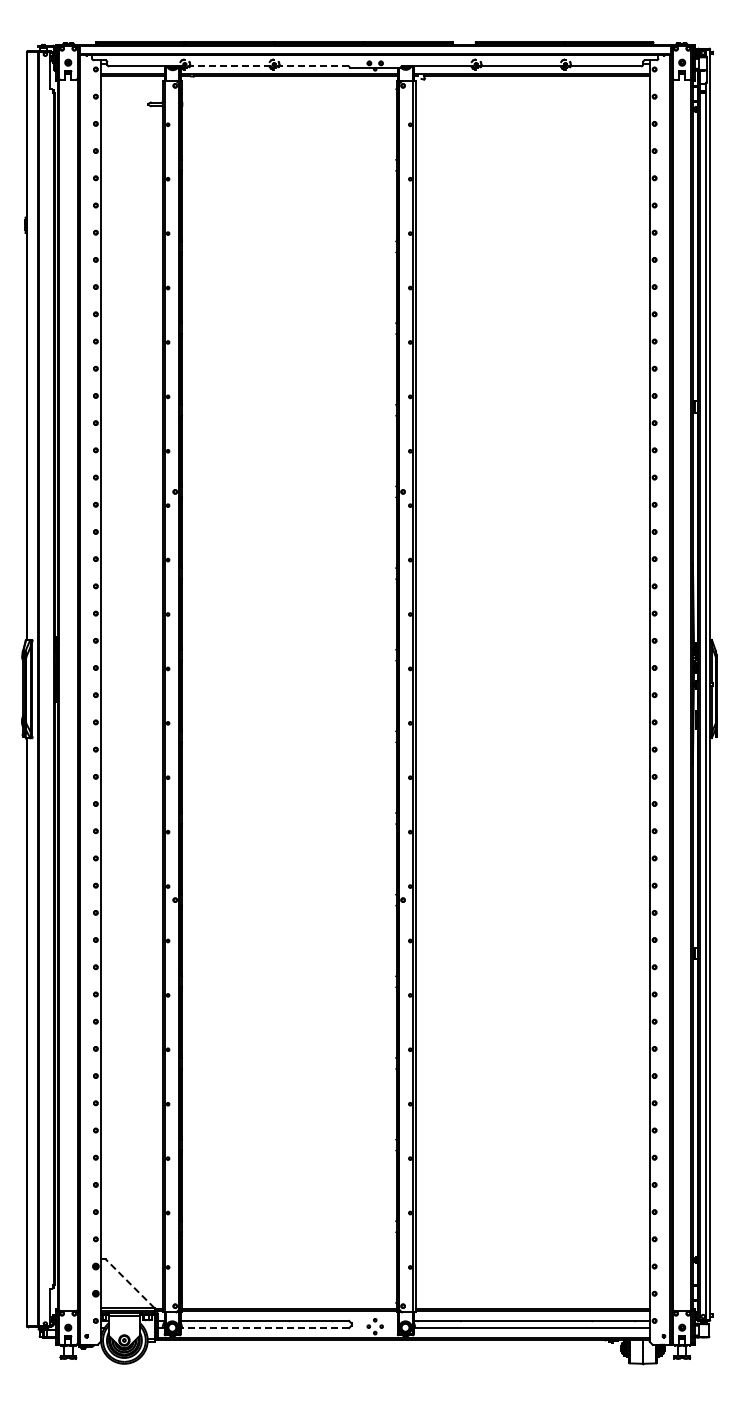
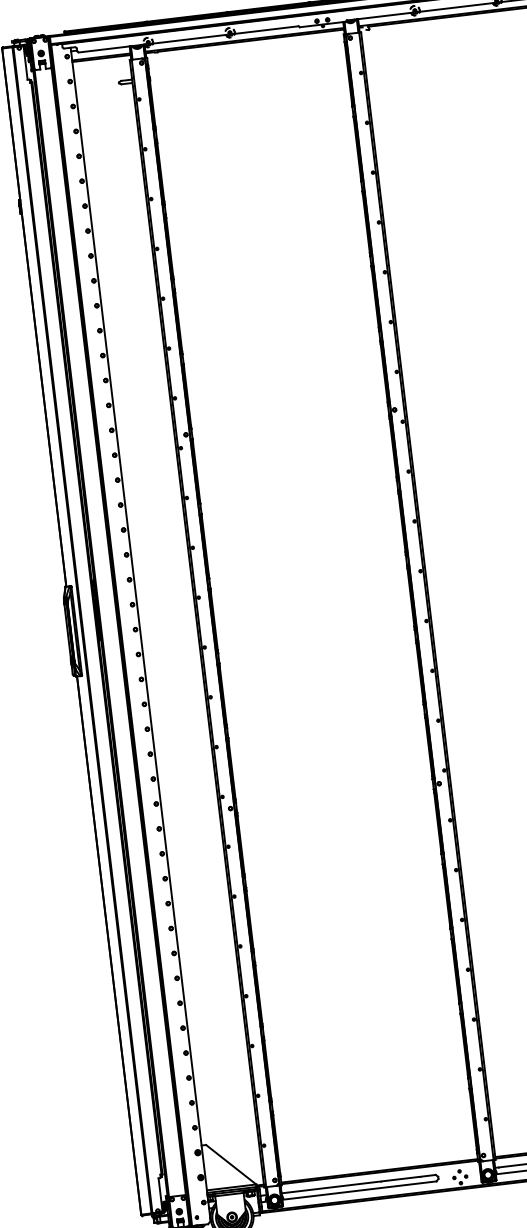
line: (229, 66) -> (189, 39), dashed -> solid
line: (313, 66) -> (266, 30), dashed -> solid
line: (130, 1283) -> (231, 1164), dashed -> solid
line: (264, 1328) -> (359, 1191), dashed -> solid

